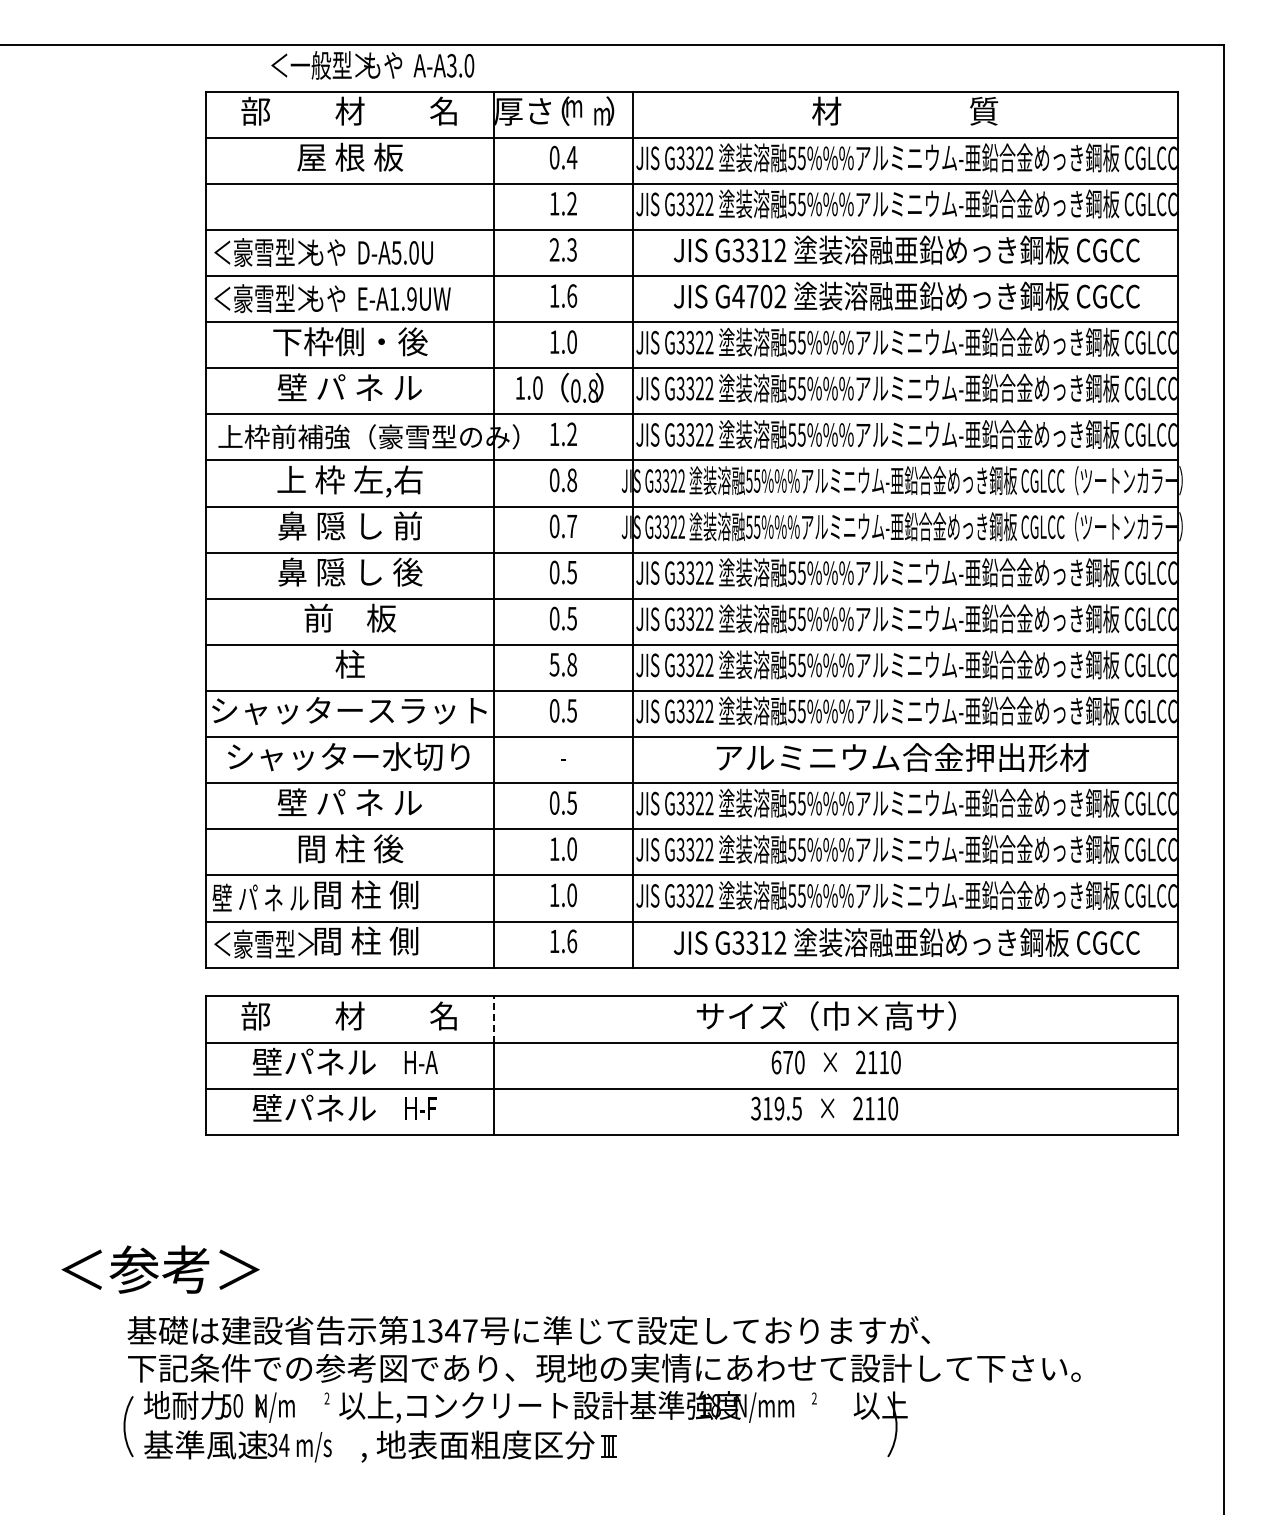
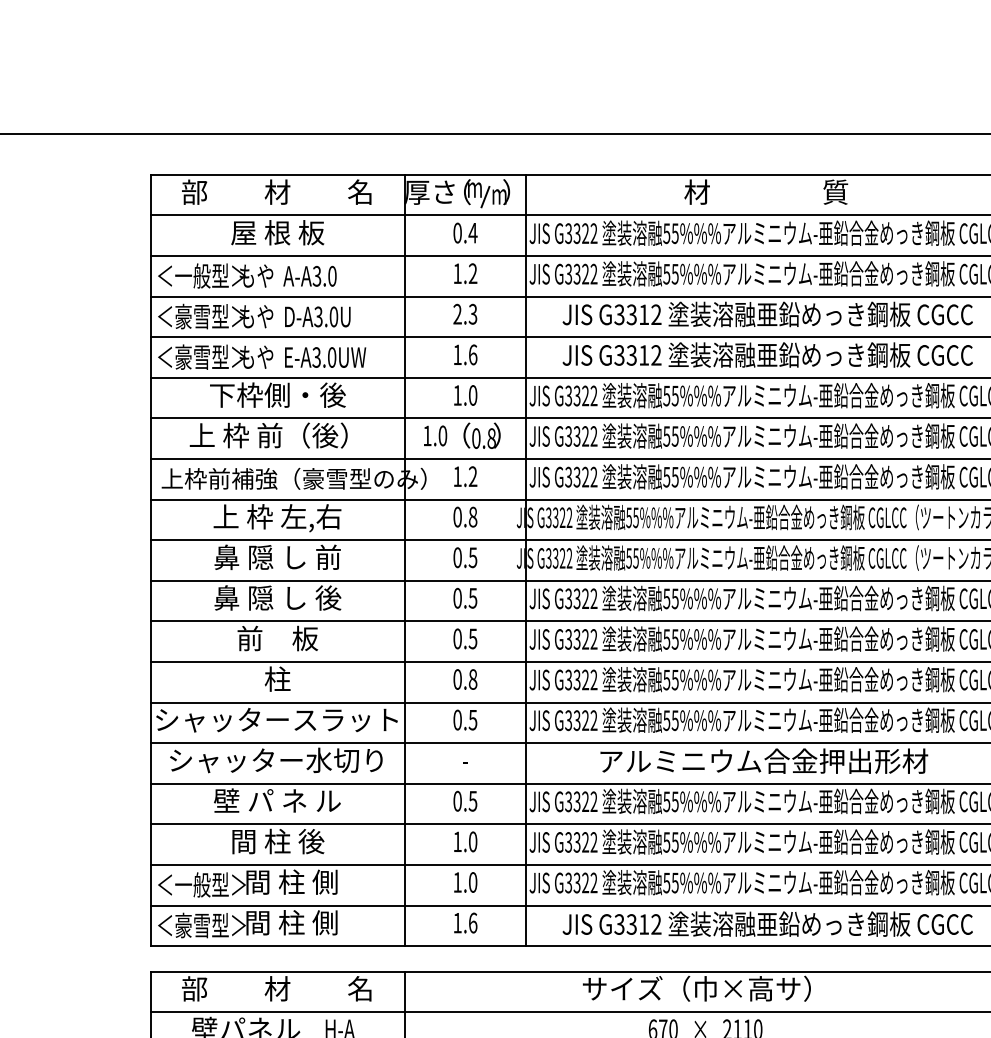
text: (372, 65) -> (247, 276), moved
line: (585, 116) -> (484, 196), added
text: (396, 252) -> (318, 316), D-A5.0U -> D-A3.0U
text: (752, 296) -> (631, 355), G4702 -> G3312
text: (402, 298) -> (323, 357), E-A1.9UW -> E-A3.0UW
text: (339, 387) -> (268, 435), 壁 パ ネ ル -> 上 枠 前（後）
text: (572, 526) -> (473, 557), 0.7 -> 0.5
text: (554, 664) -> (457, 679), 5.8 -> 0.8
text: (263, 897) -> (201, 884), 壁 パ ネ ル -> ＜一般型＞
line: (494, 1018) -> (404, 990), dashed -> solid

